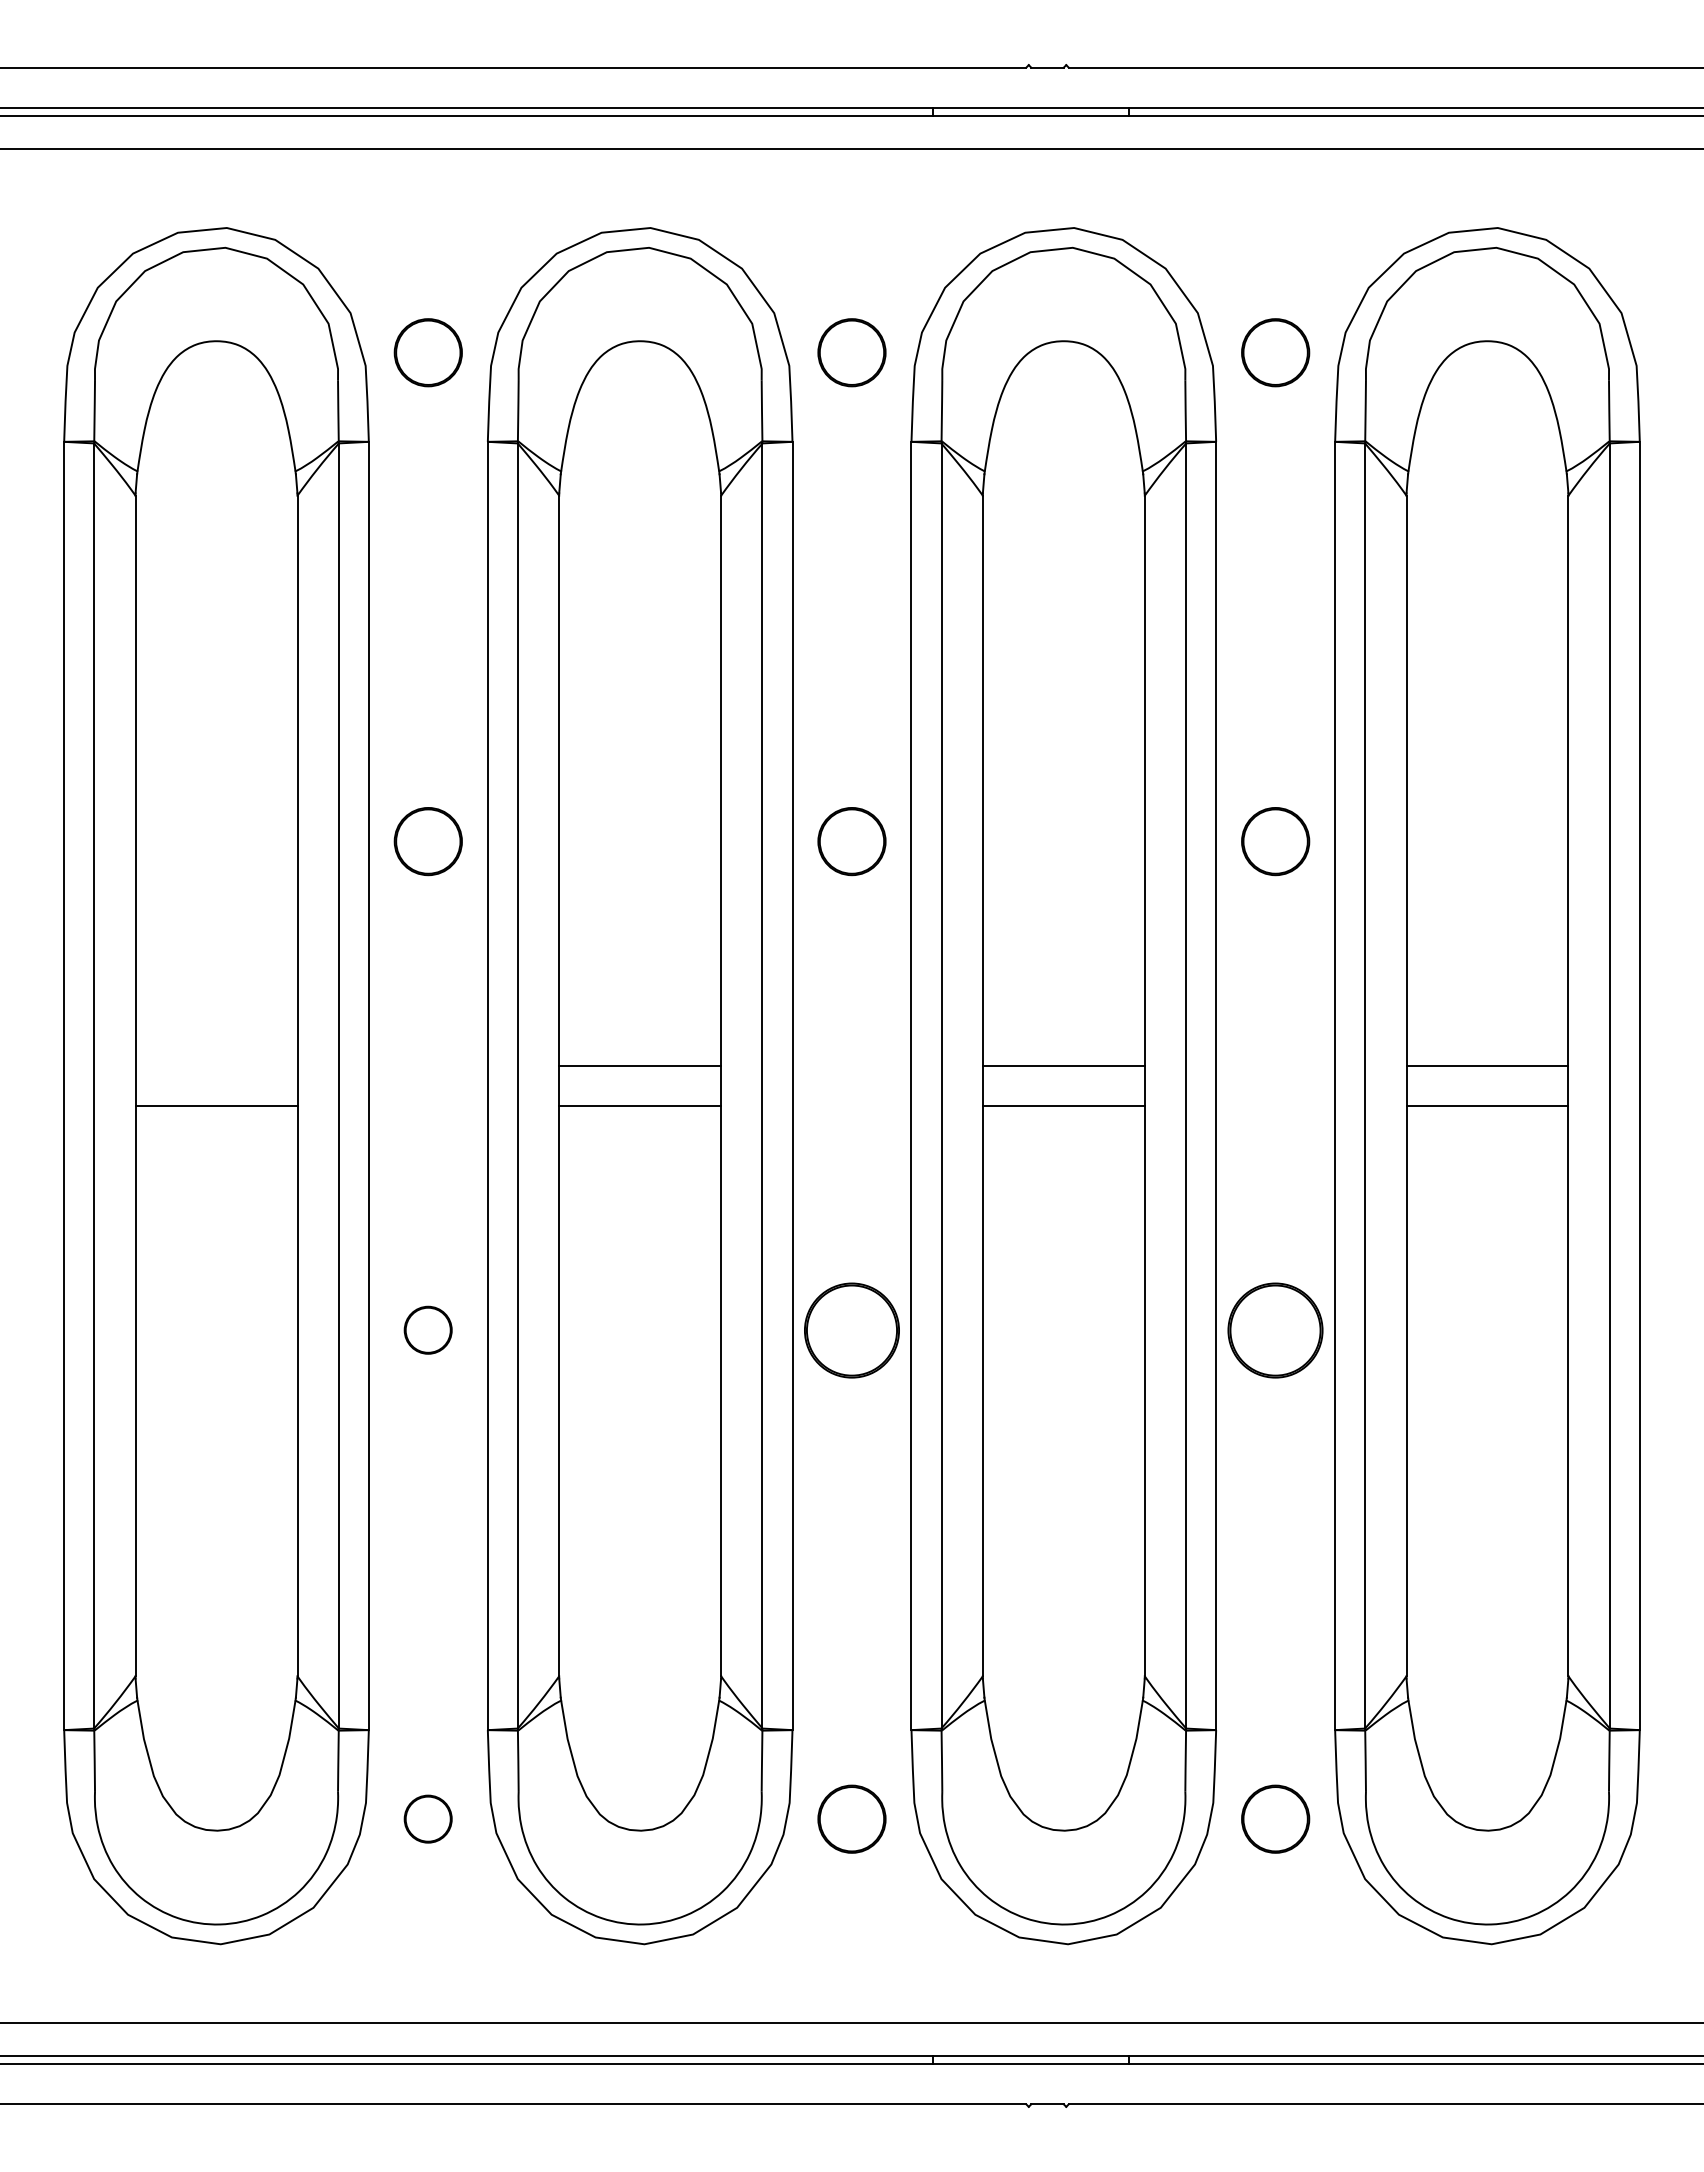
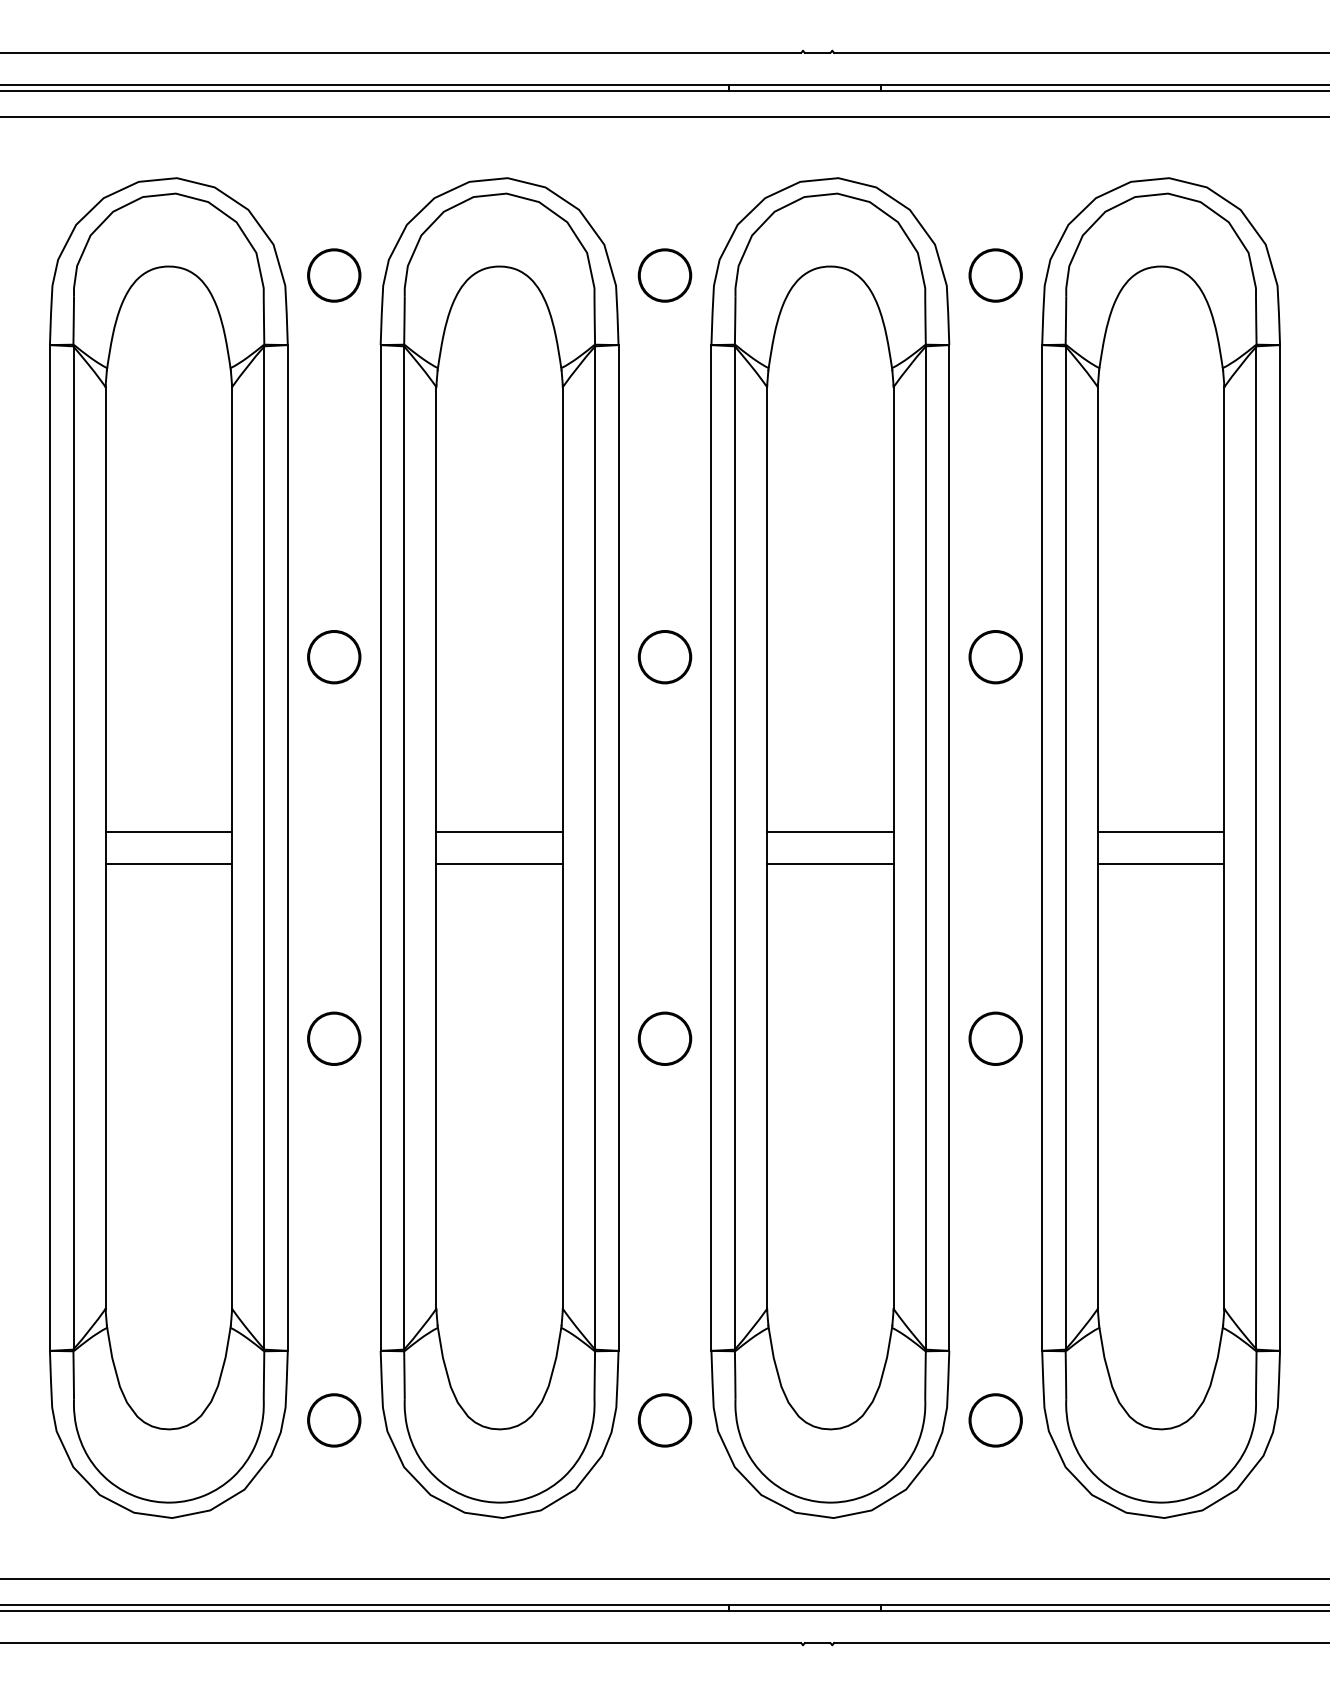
line: (216, 1065) -> (168, 831), added
part: (427, 1329) -> (333, 1038), size x1.43
part: (851, 1329) -> (664, 1038), size x0.71
part: (1275, 1329) -> (995, 1038), size x0.71
part: (427, 1818) -> (333, 1419), size x1.43

